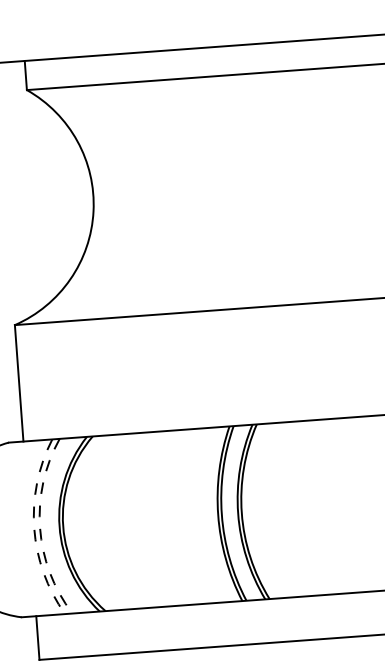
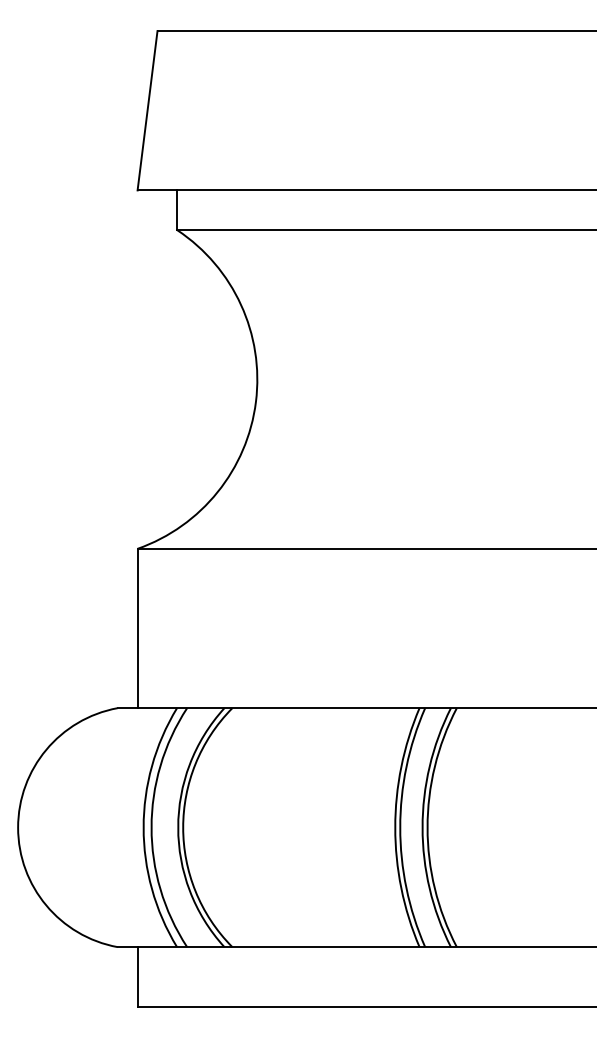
arc: (34, 528) -> (143, 827), dashed -> solid
arc: (40, 528) -> (151, 827), dashed -> solid

